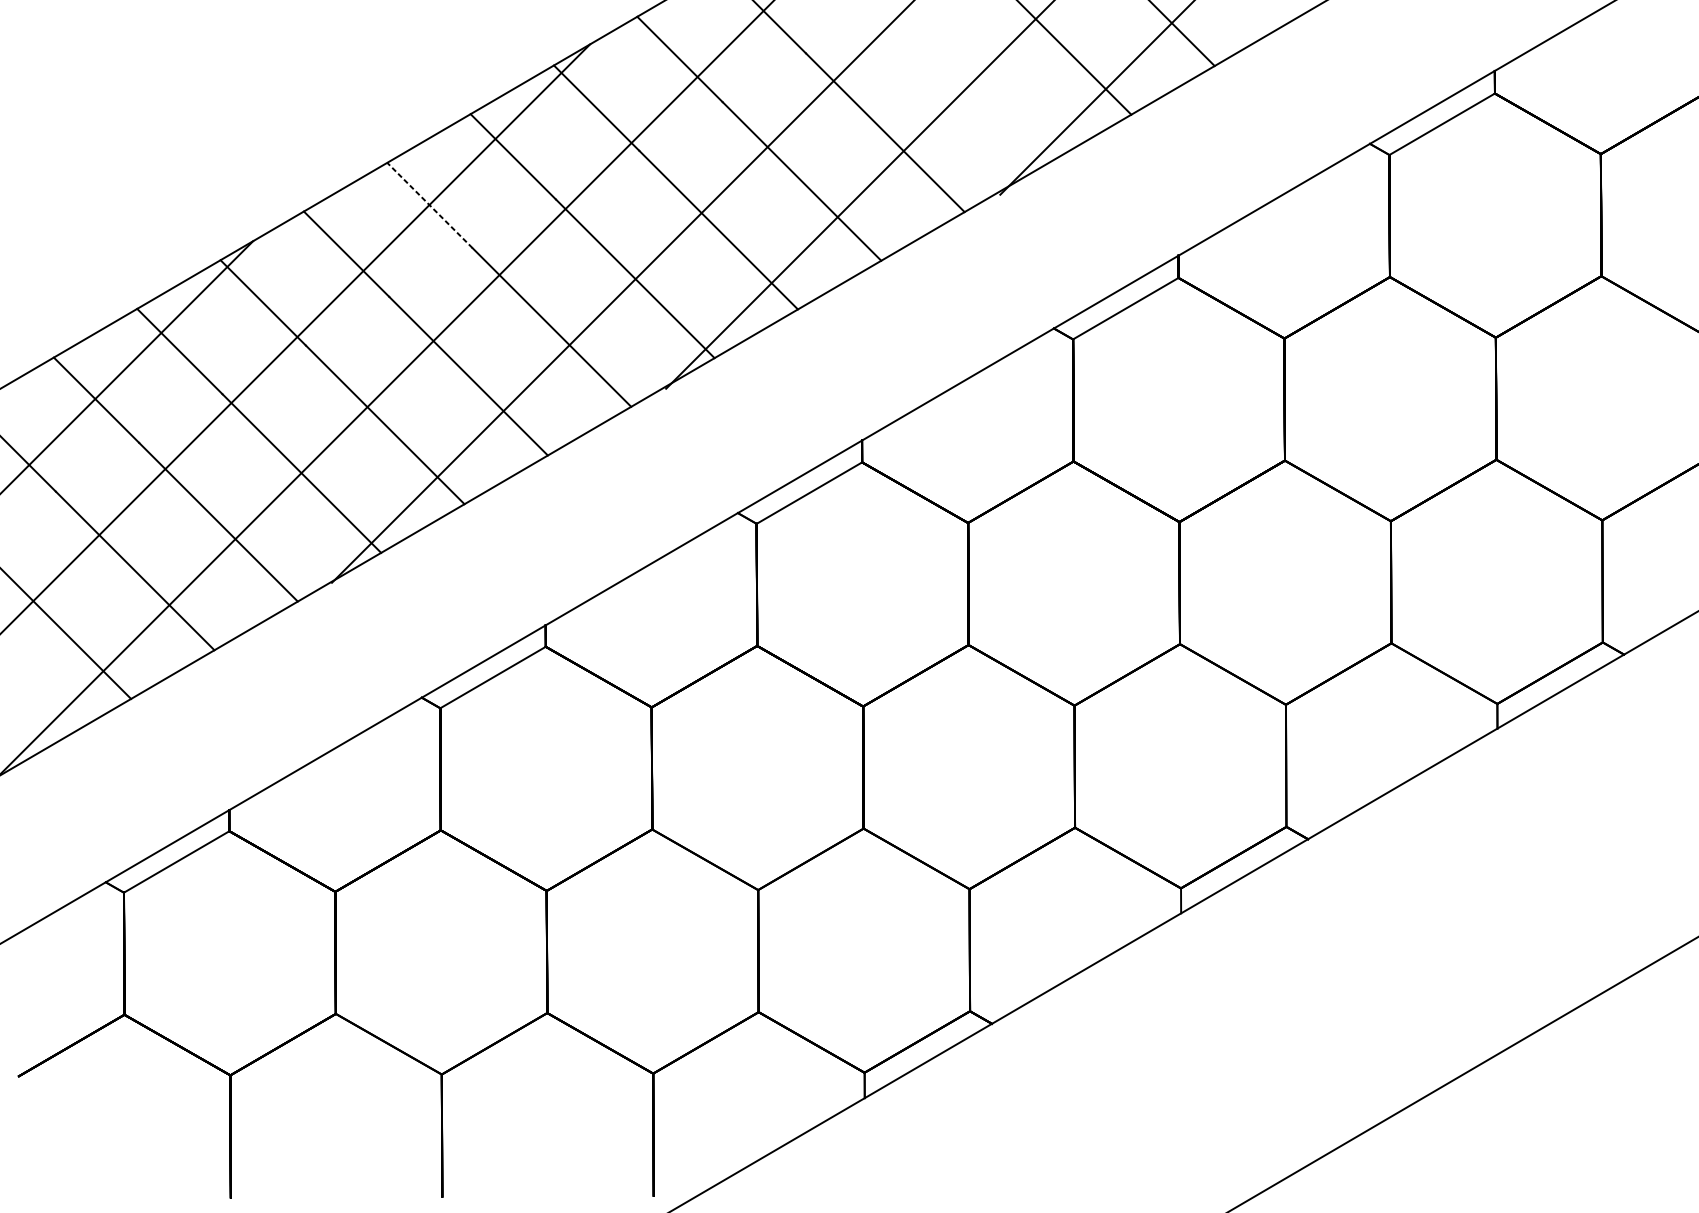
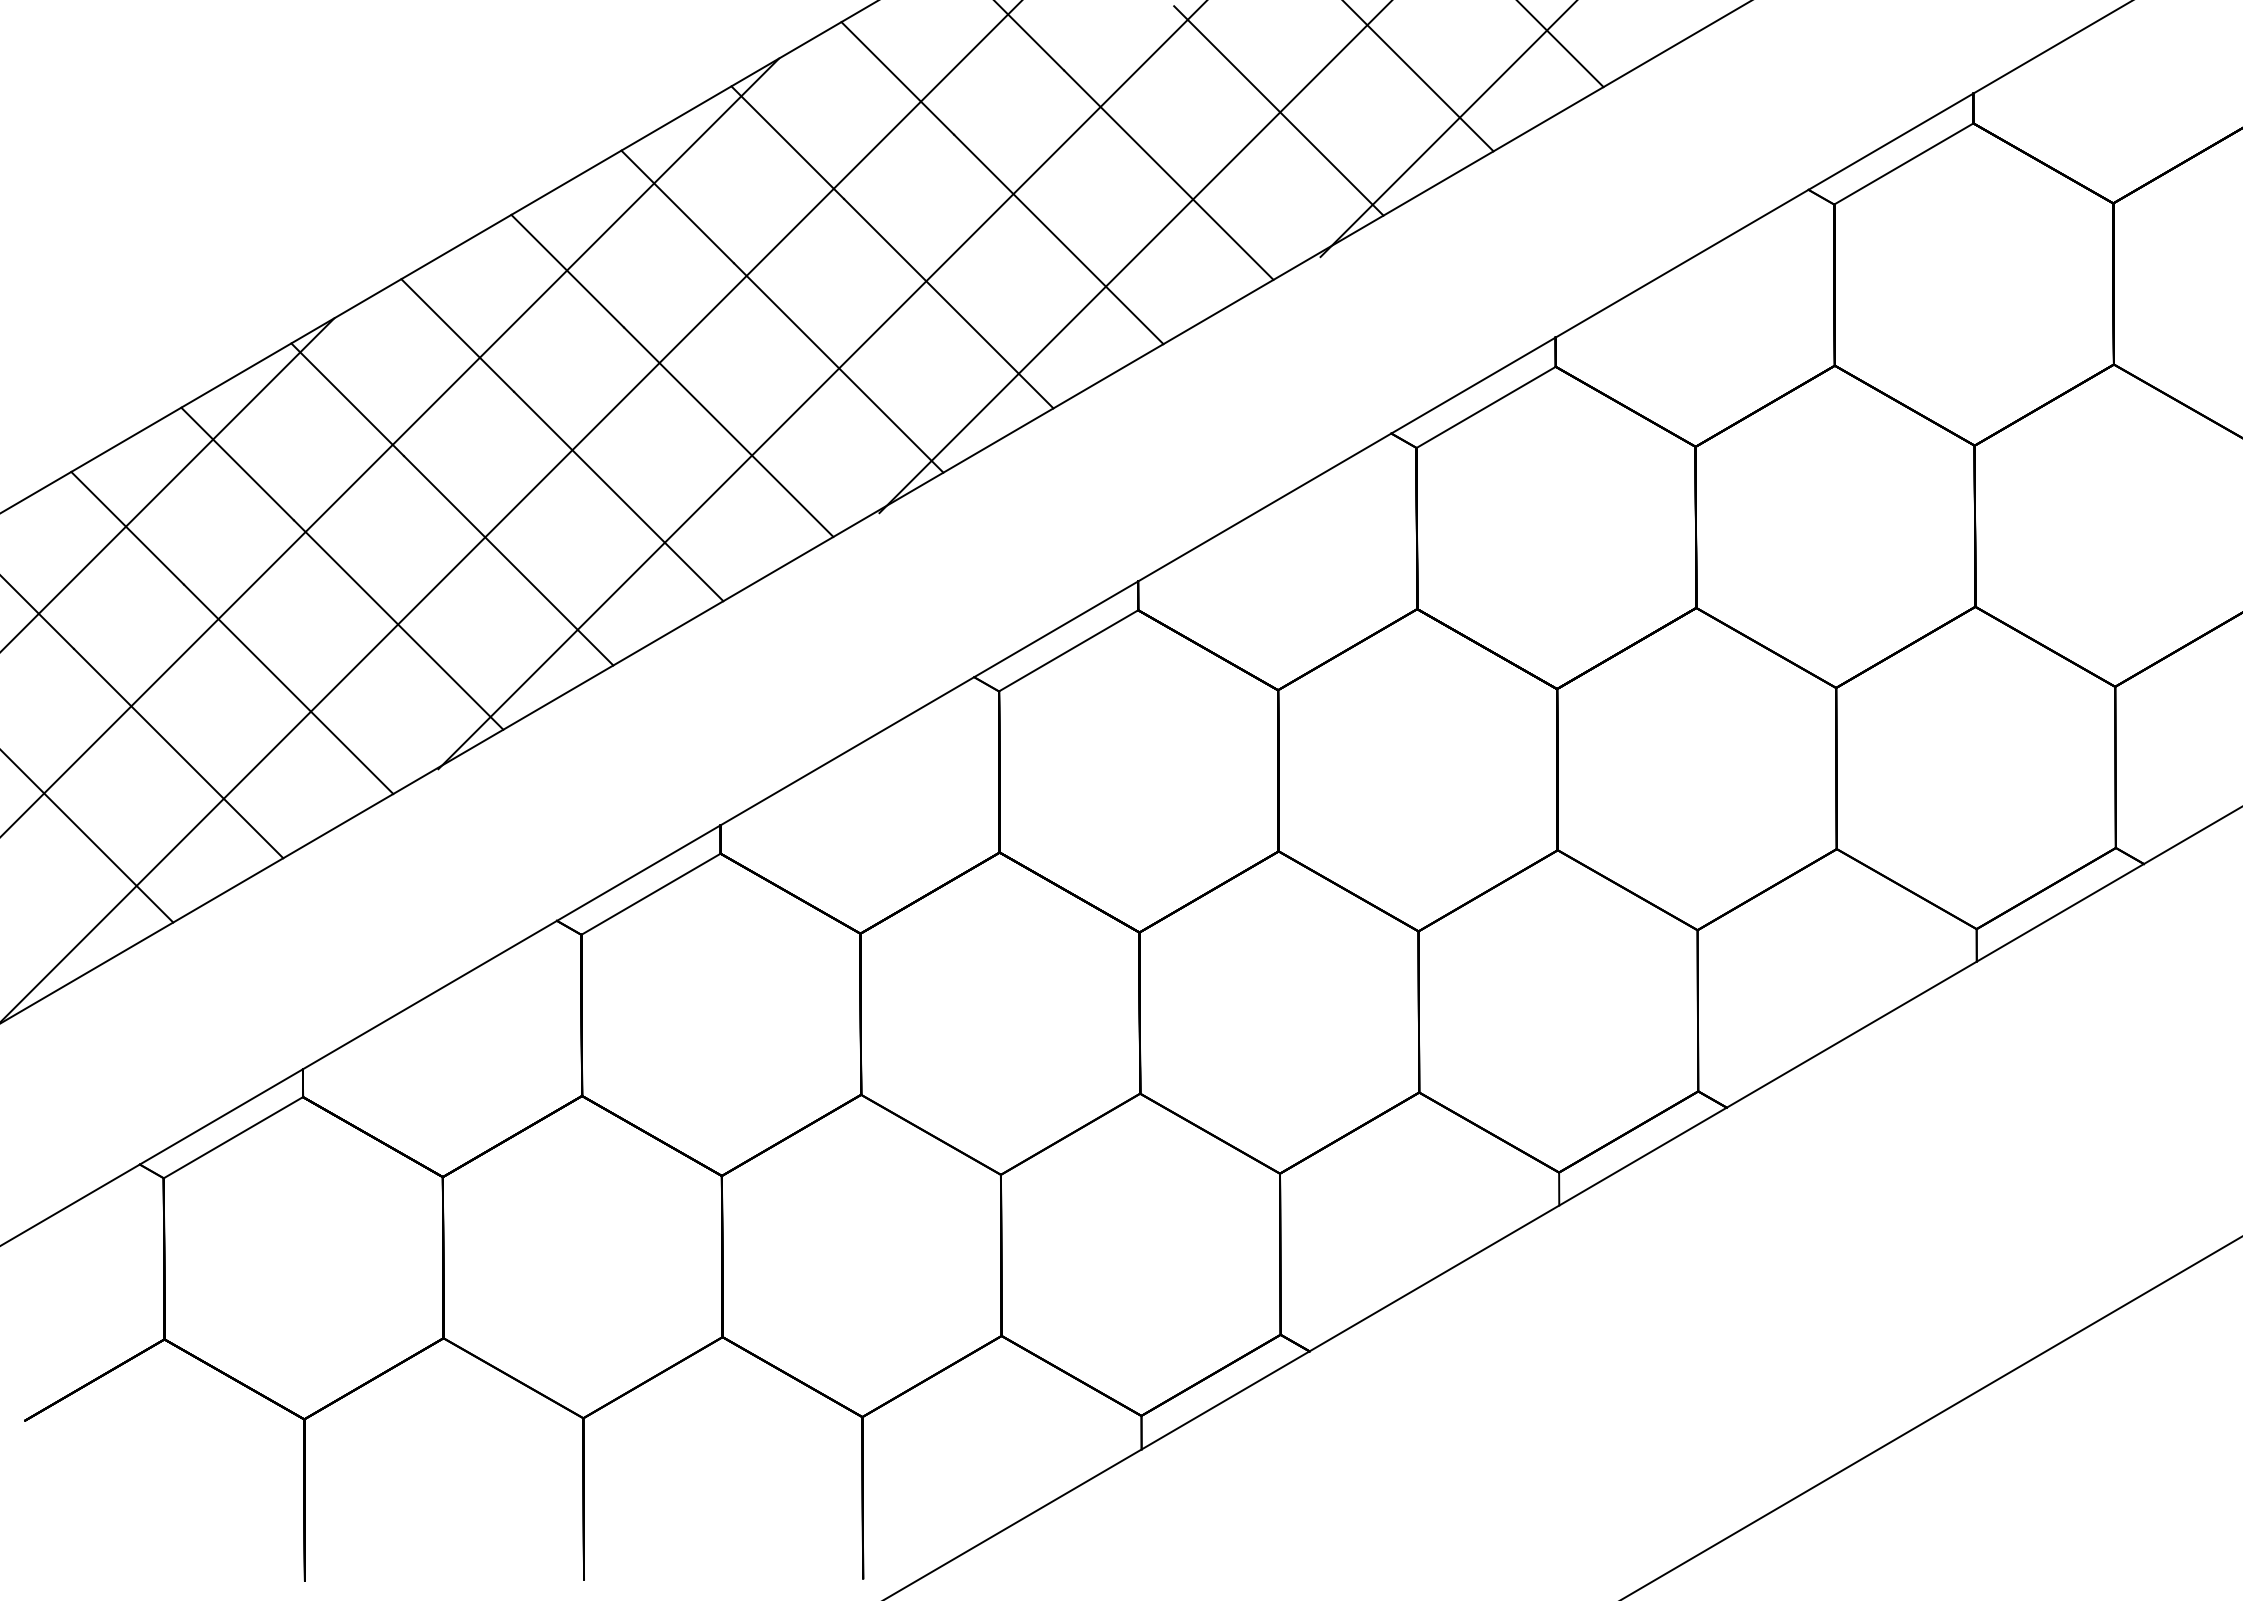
line: (968, 83) -> (1278, 110), added
line: (429, 205) -> (567, 271), dashed -> solid

